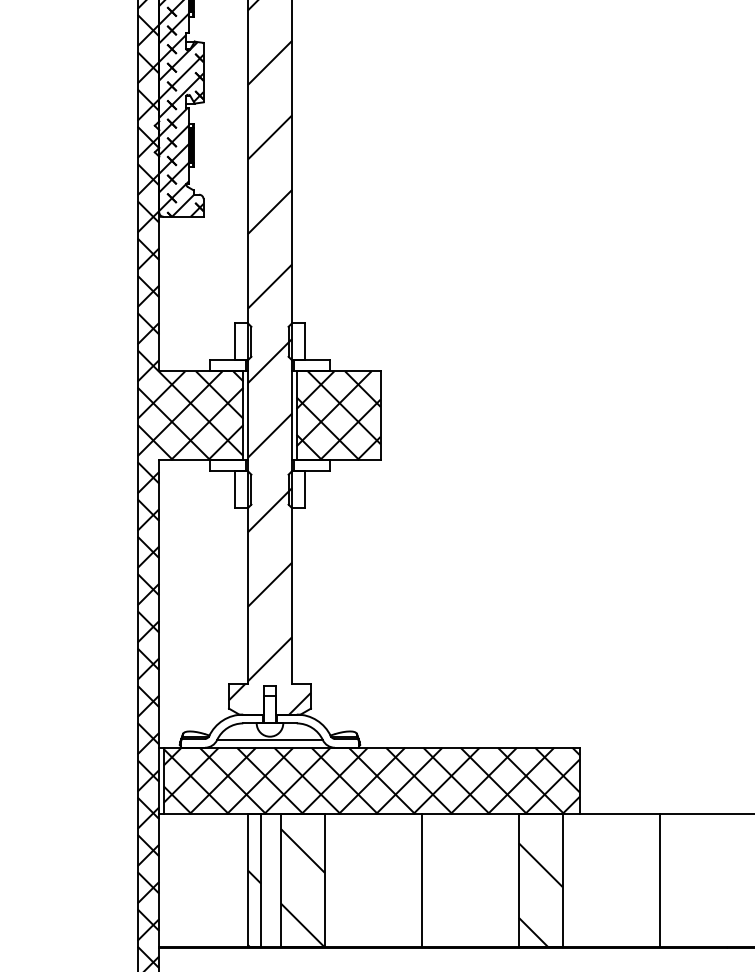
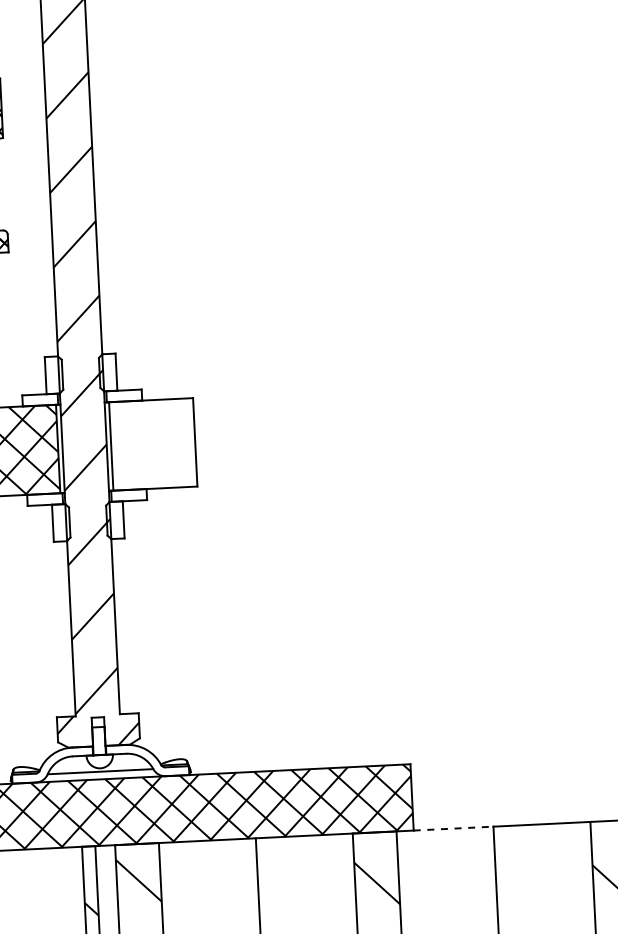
hatch: (338, 415) -> (153, 444), removed
line: (619, 814) -> (453, 828), solid -> dashed

